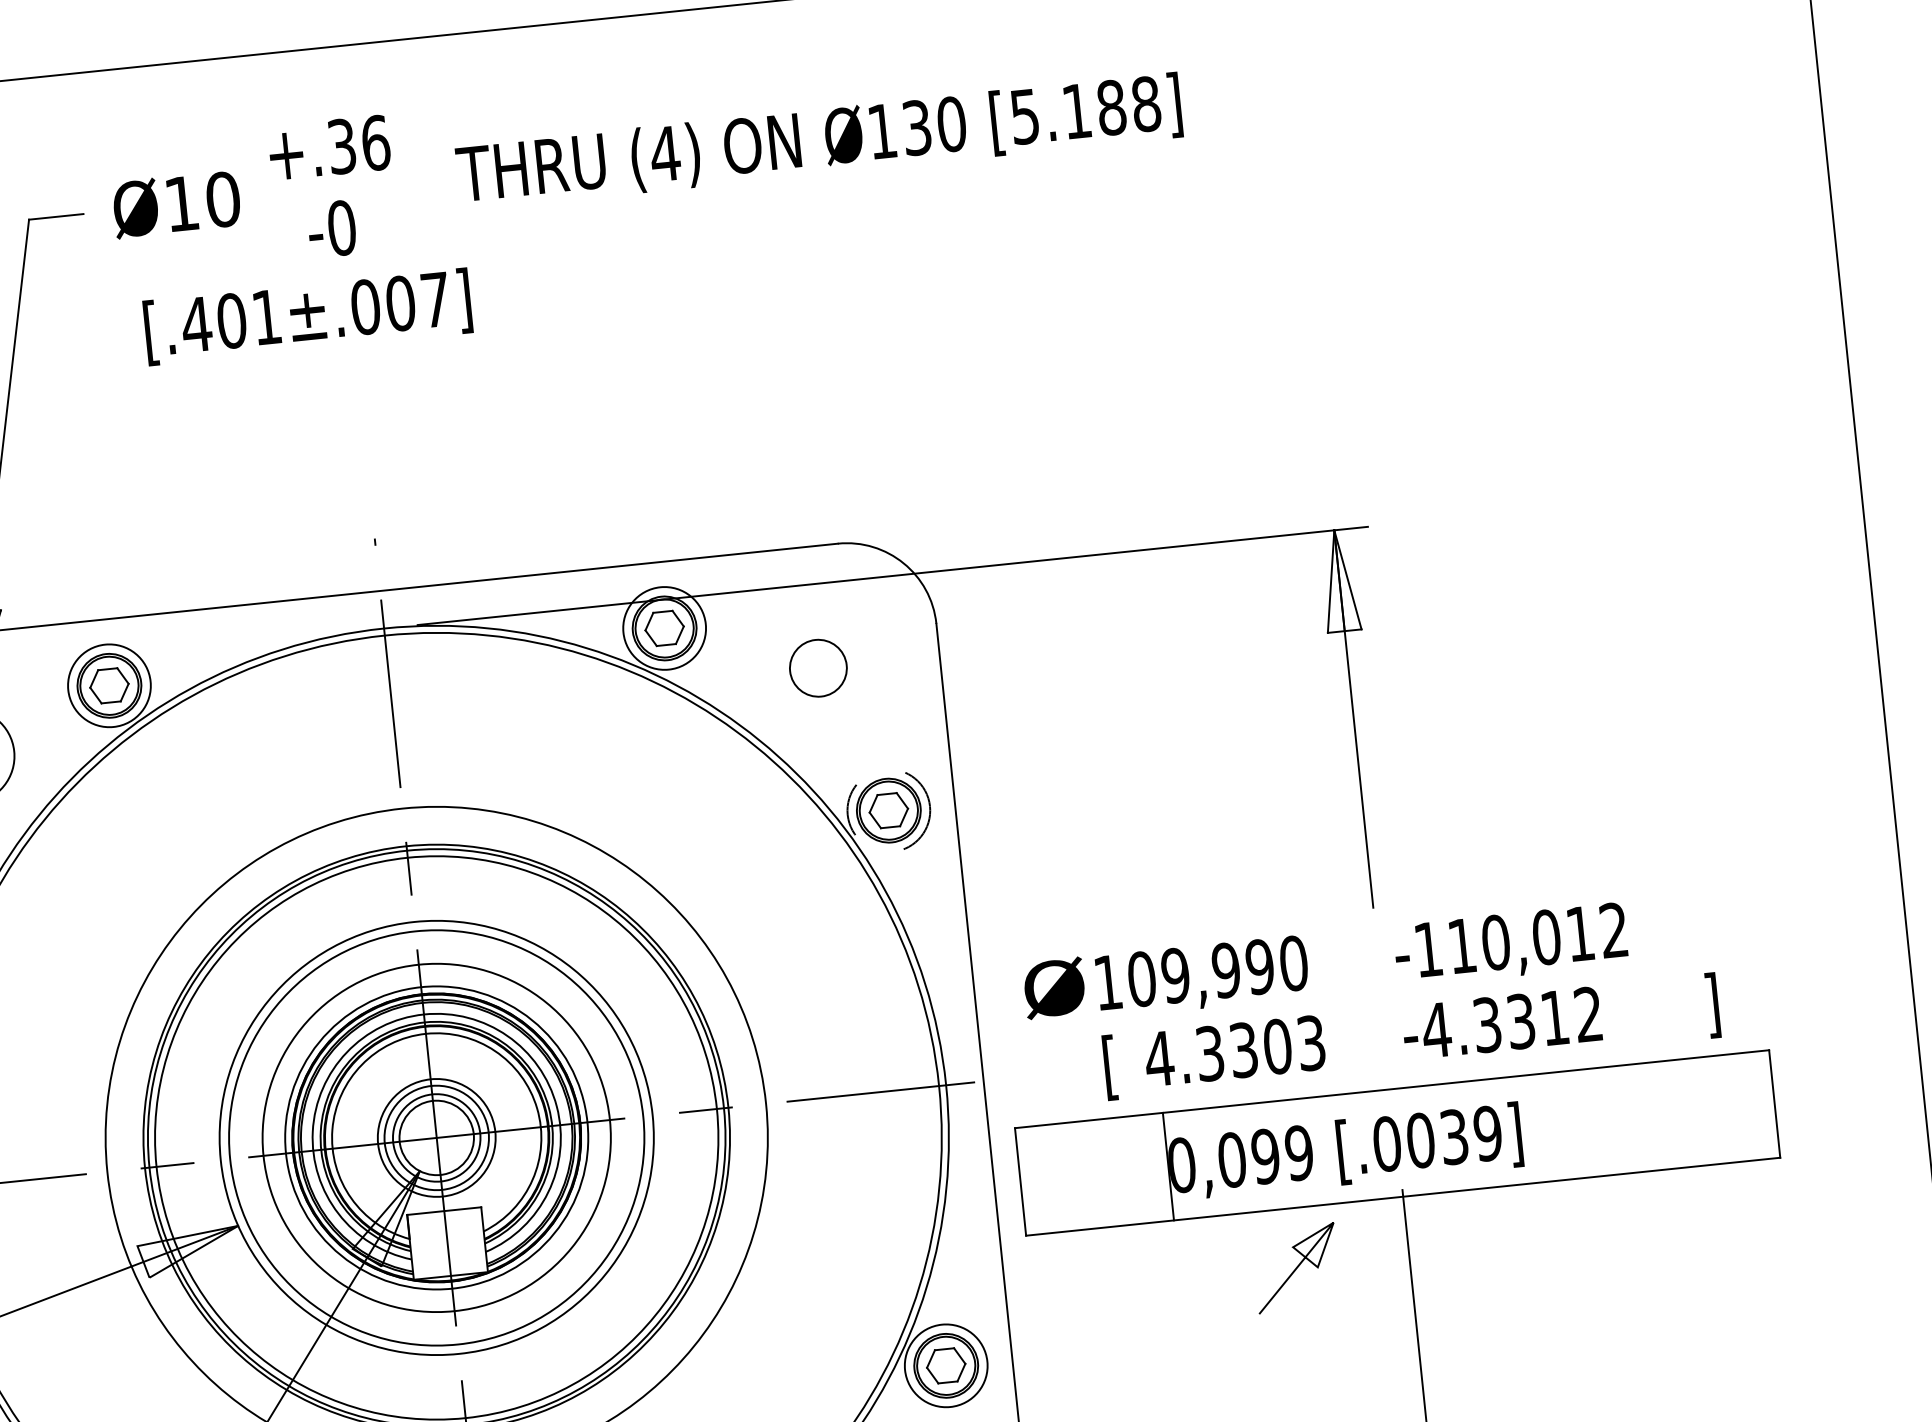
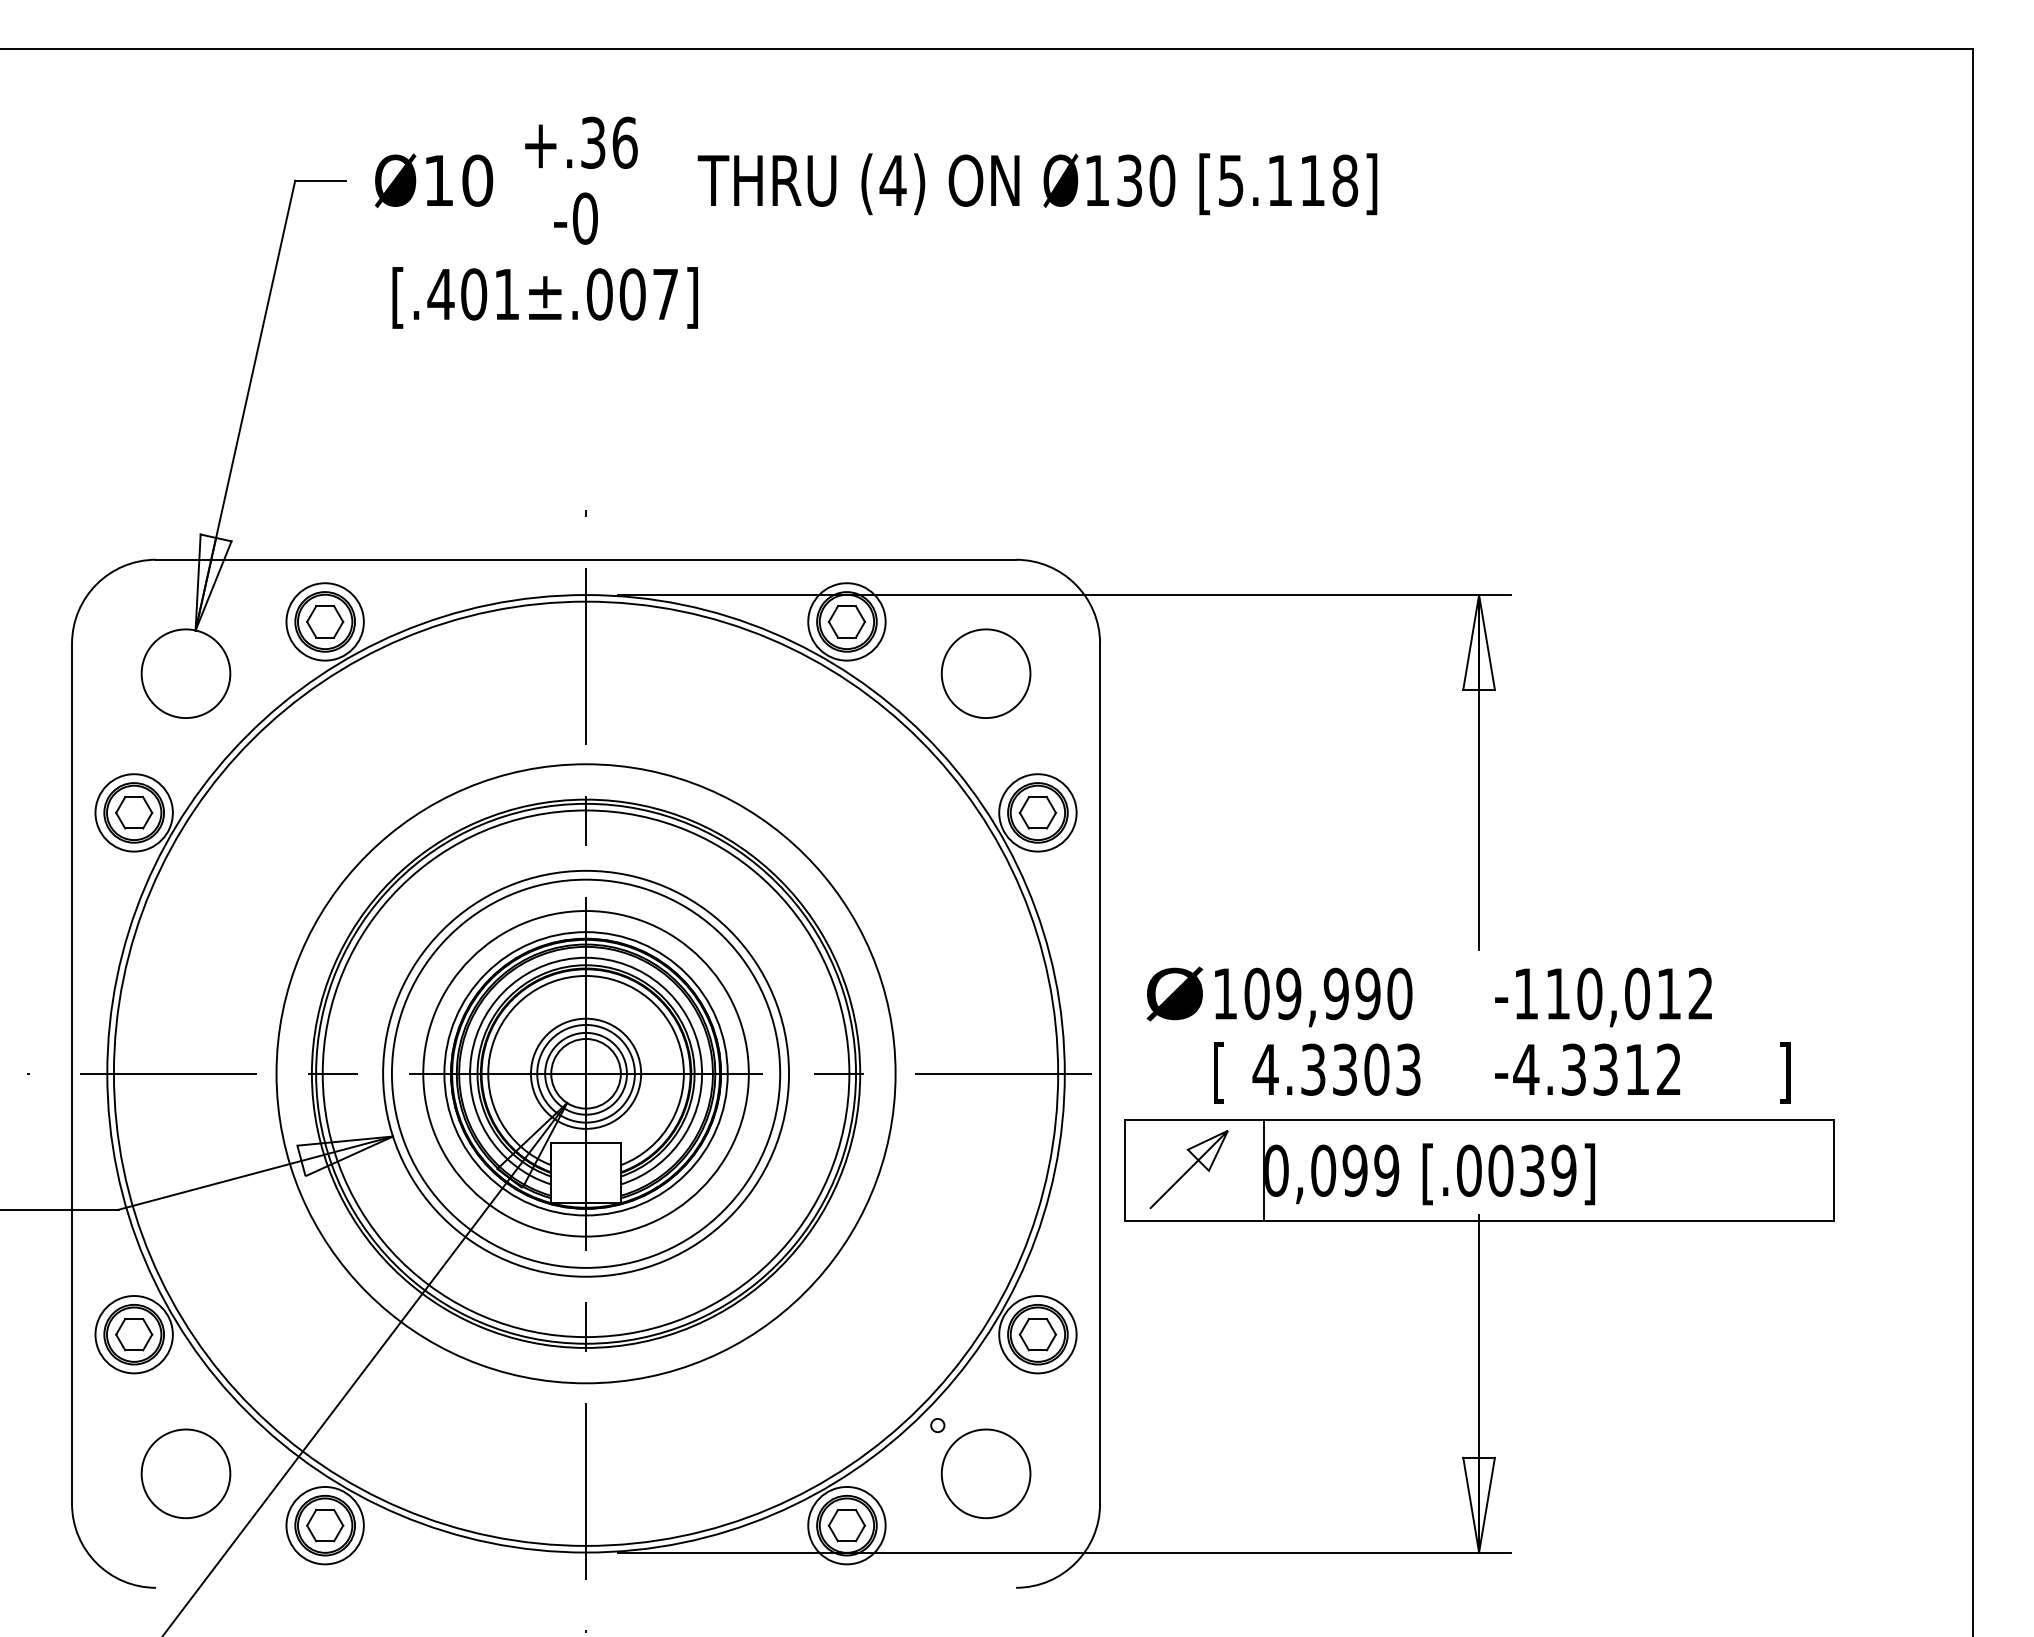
text: (1111, 107) -> (1312, 180), [5.188] -> [5.118]
circle: (817, 668) -> (985, 673), size x1.67
circle: (888, 810) -> (1037, 812), dashed -> solid
line: (1295, 1268) -> (1188, 1169), moved

